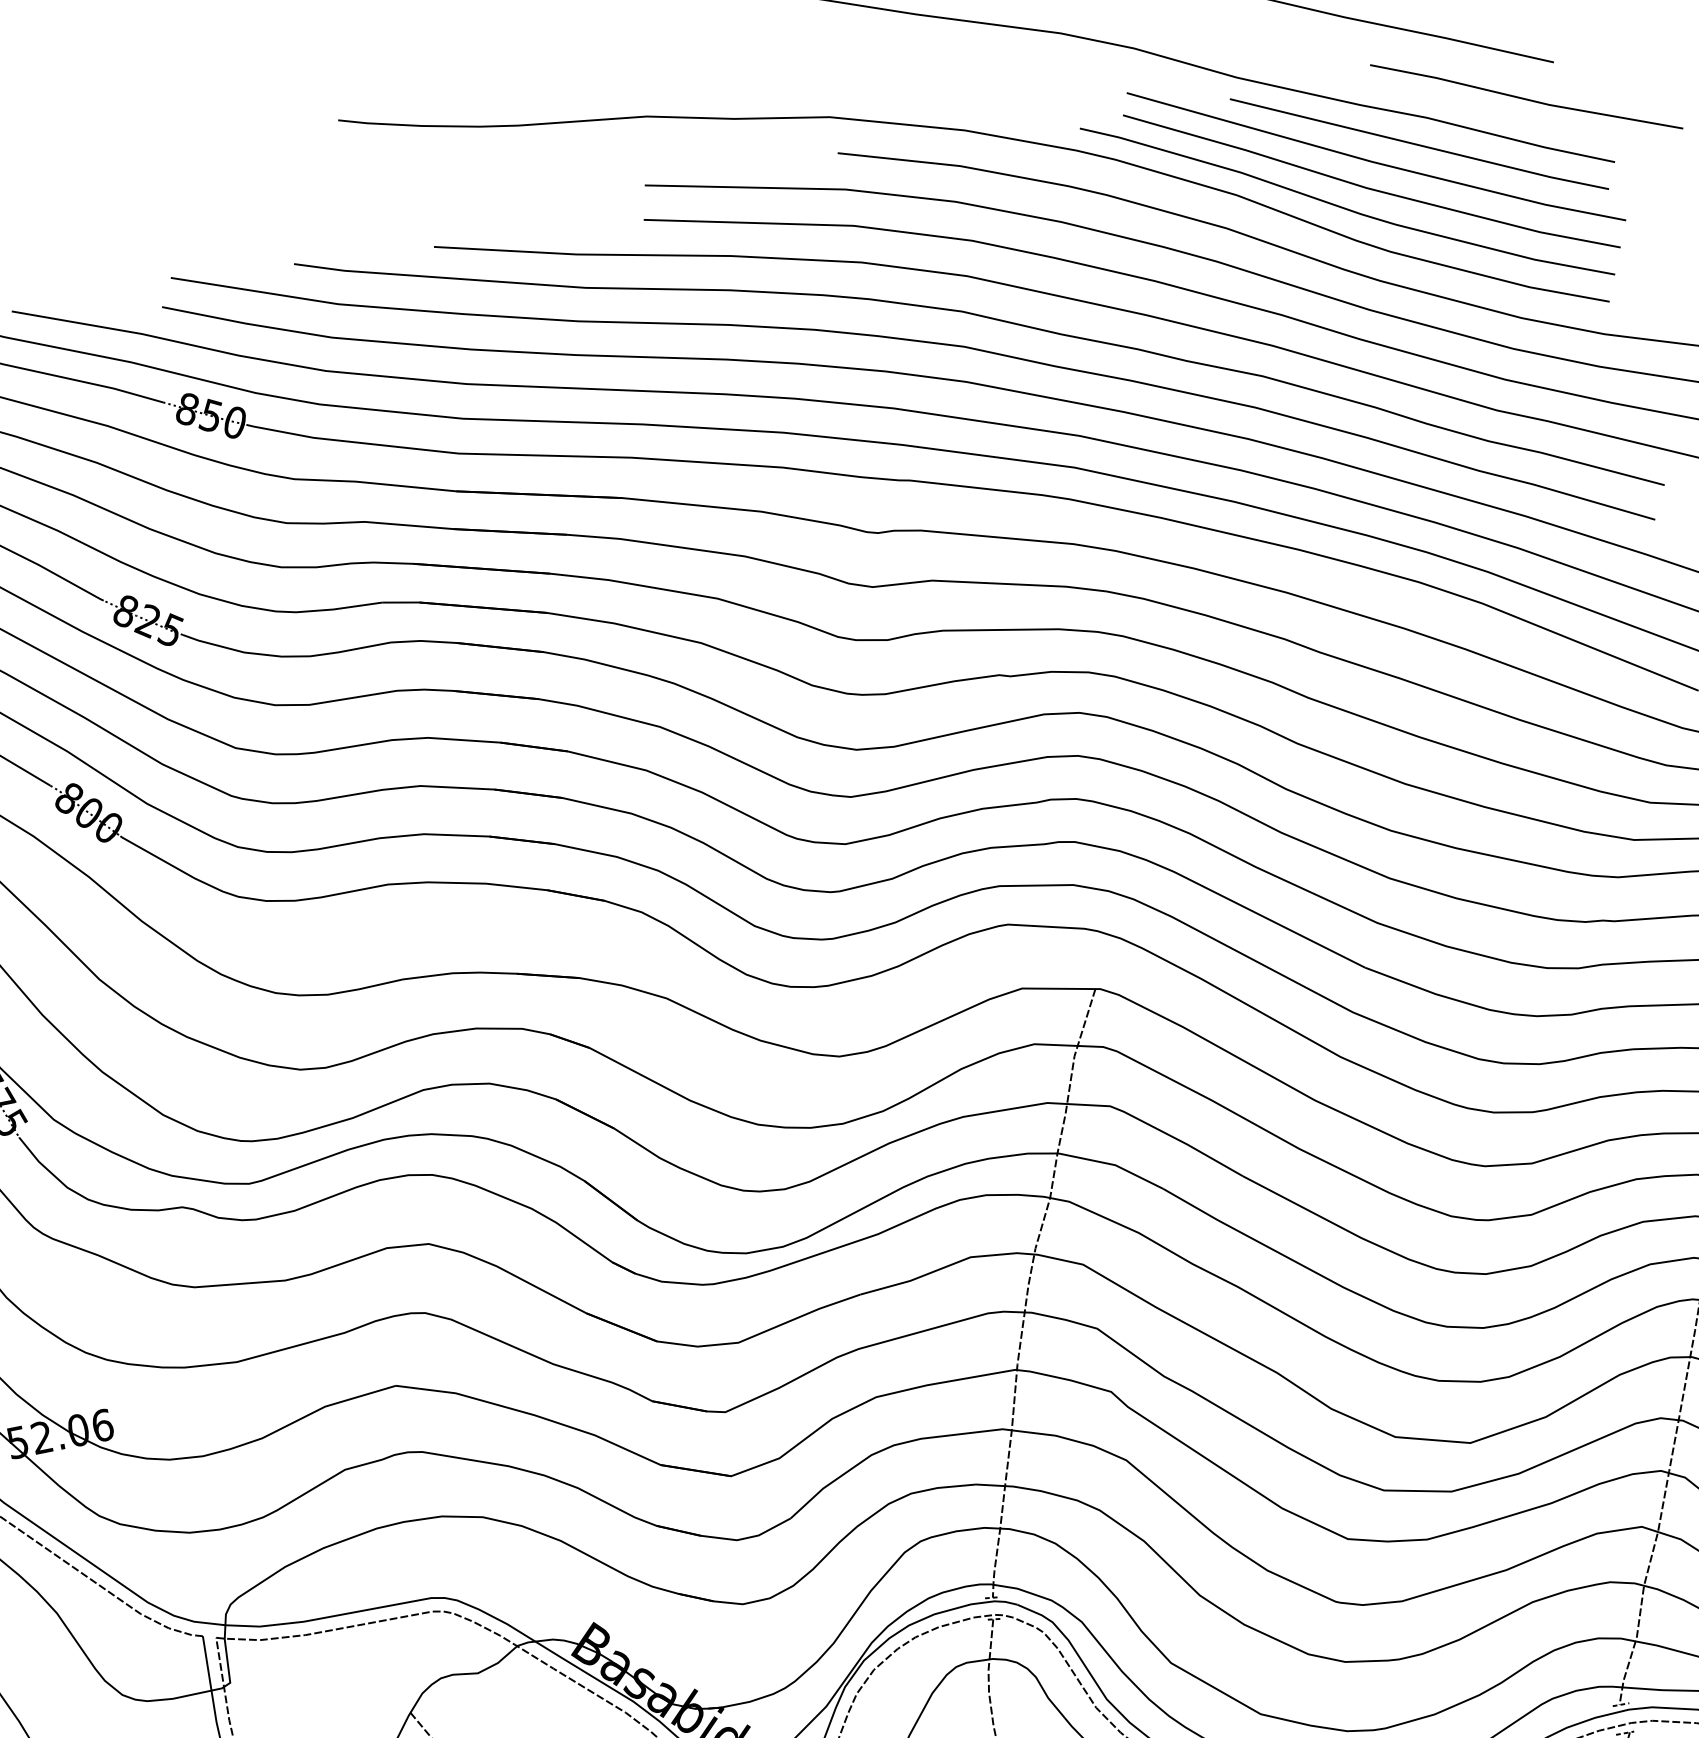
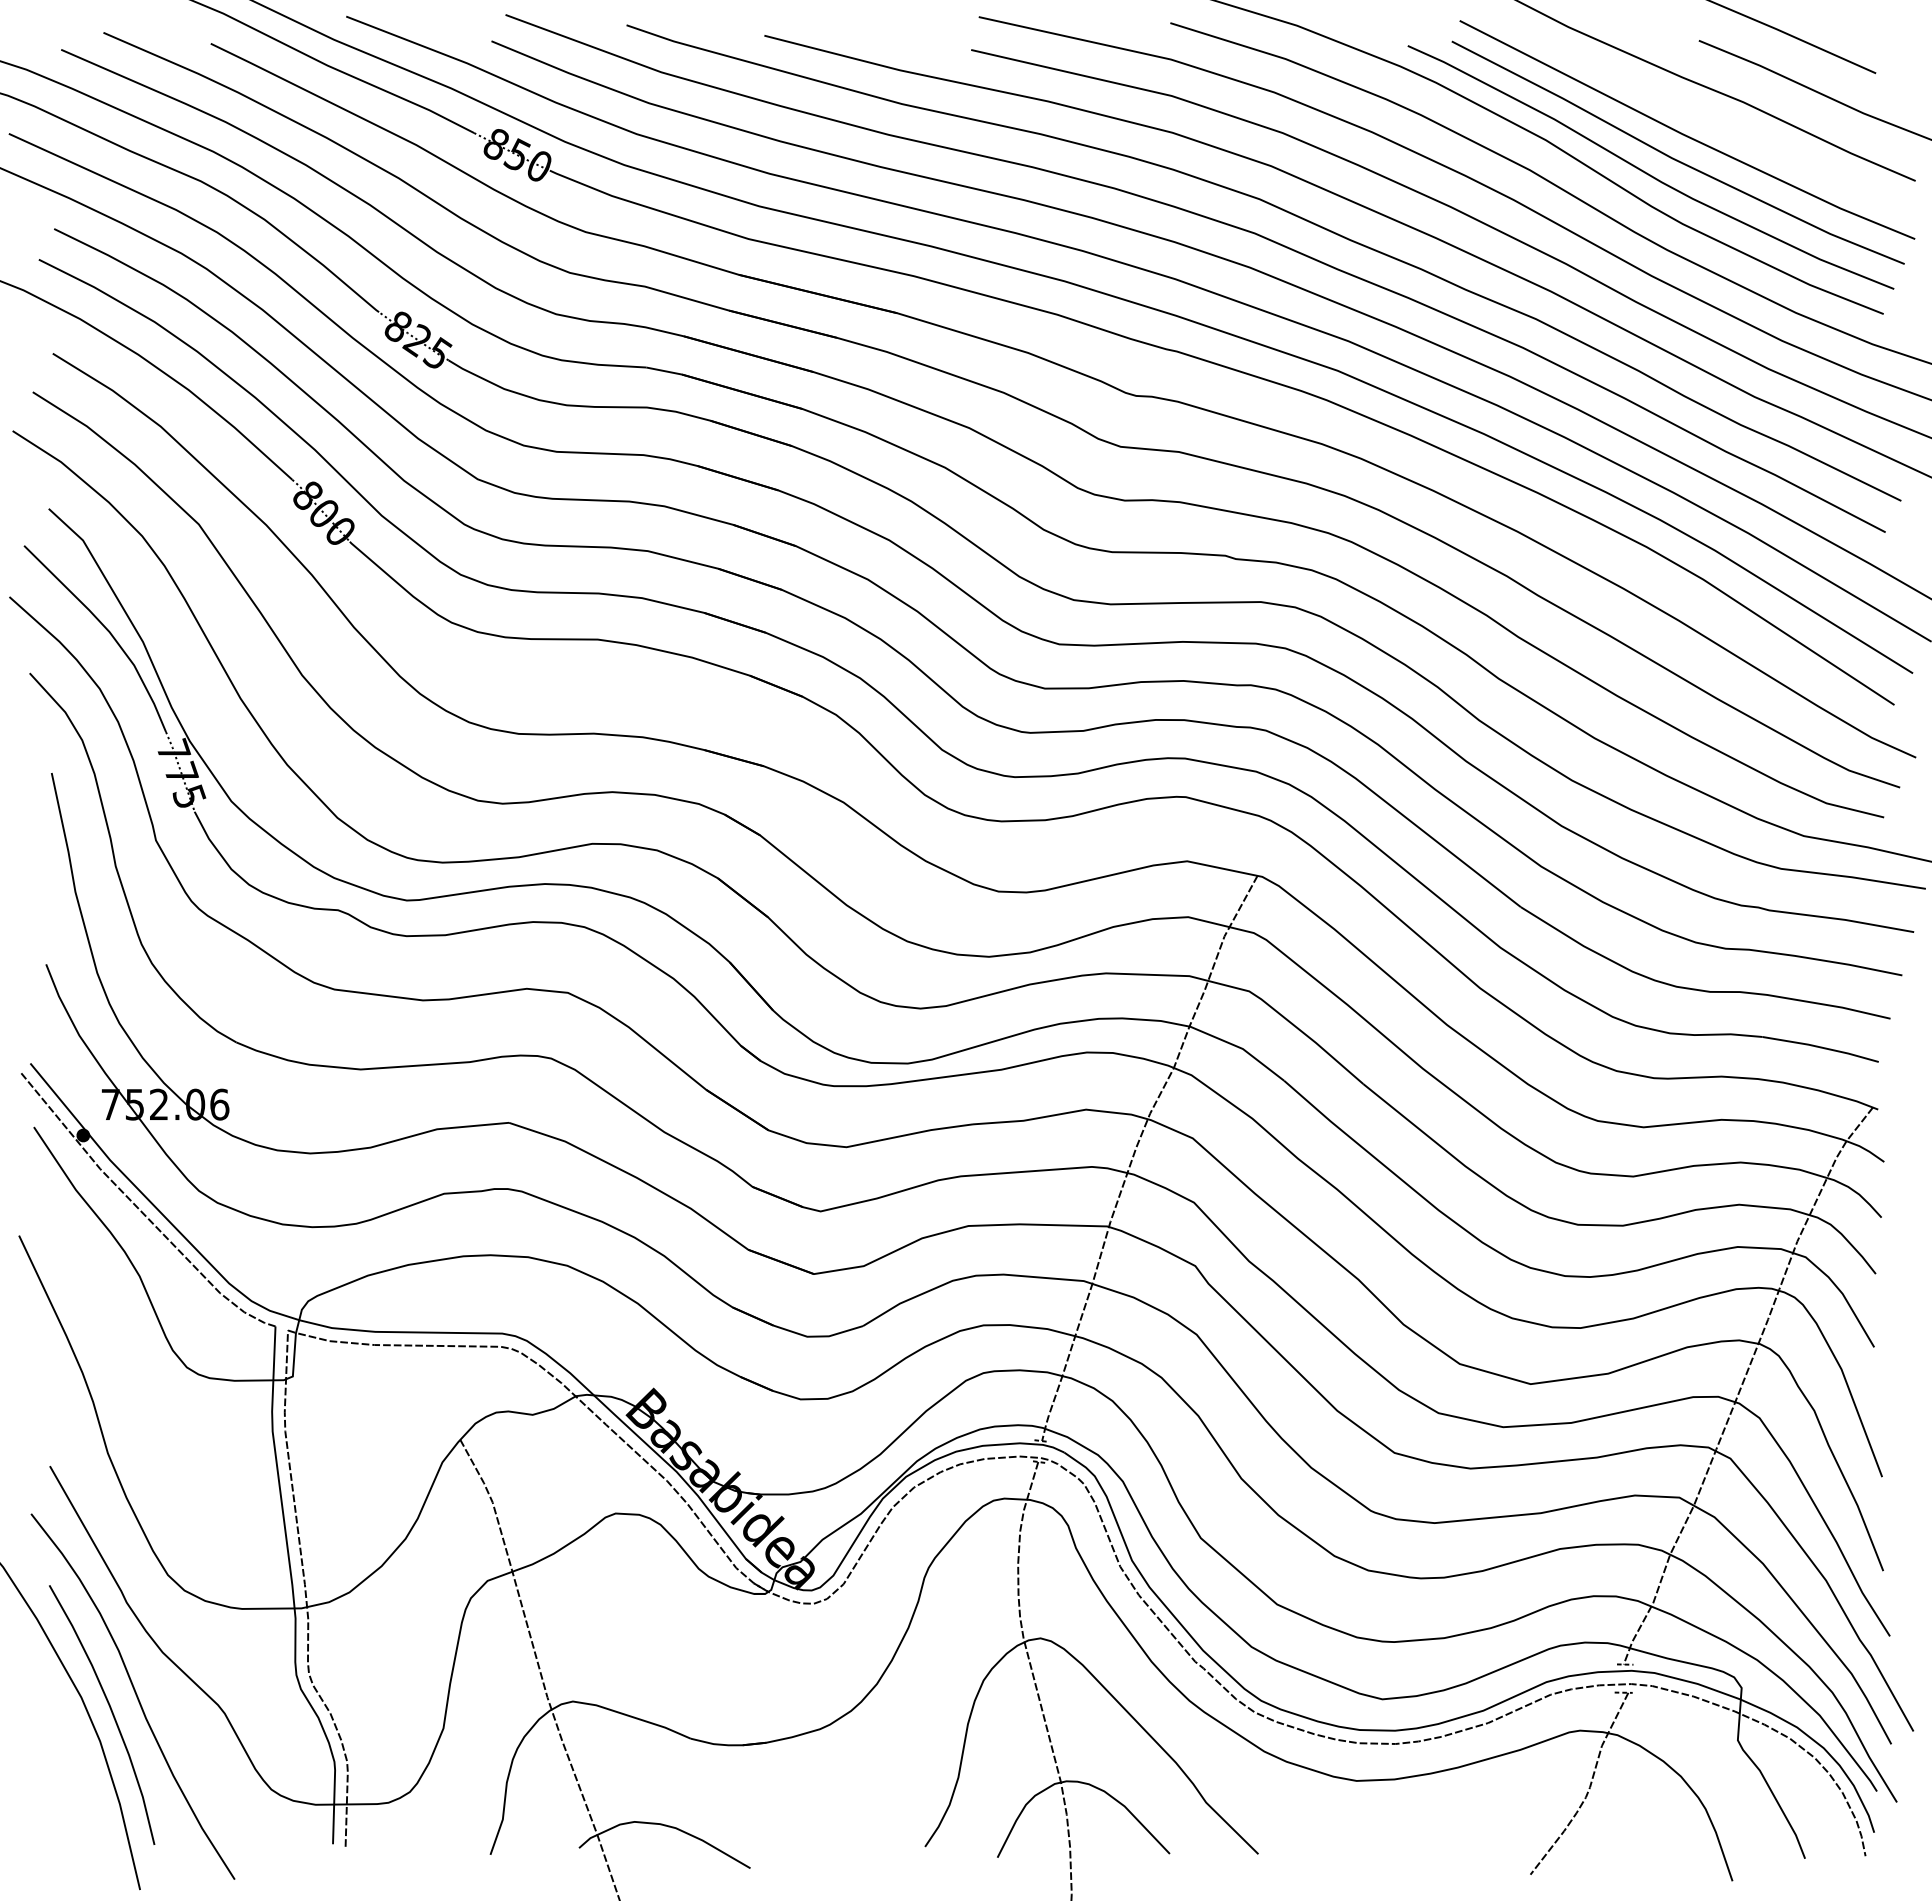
line: (1417, 143) -> (1729, 125), removed

